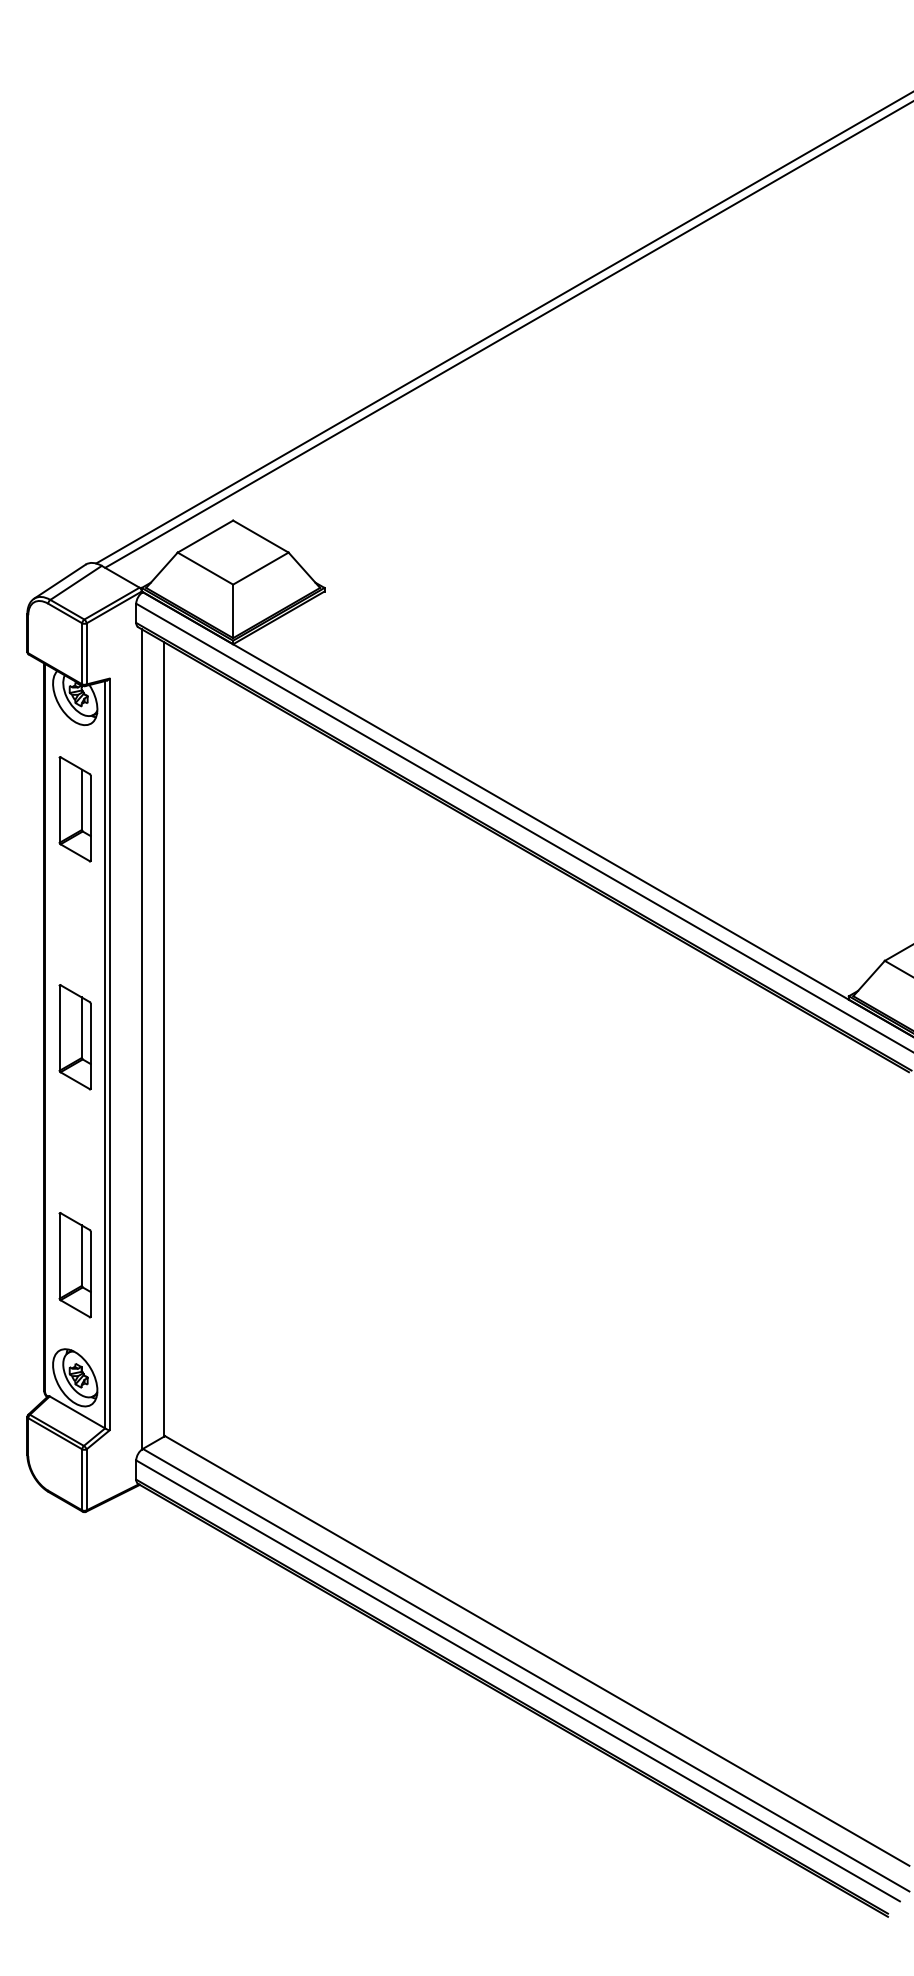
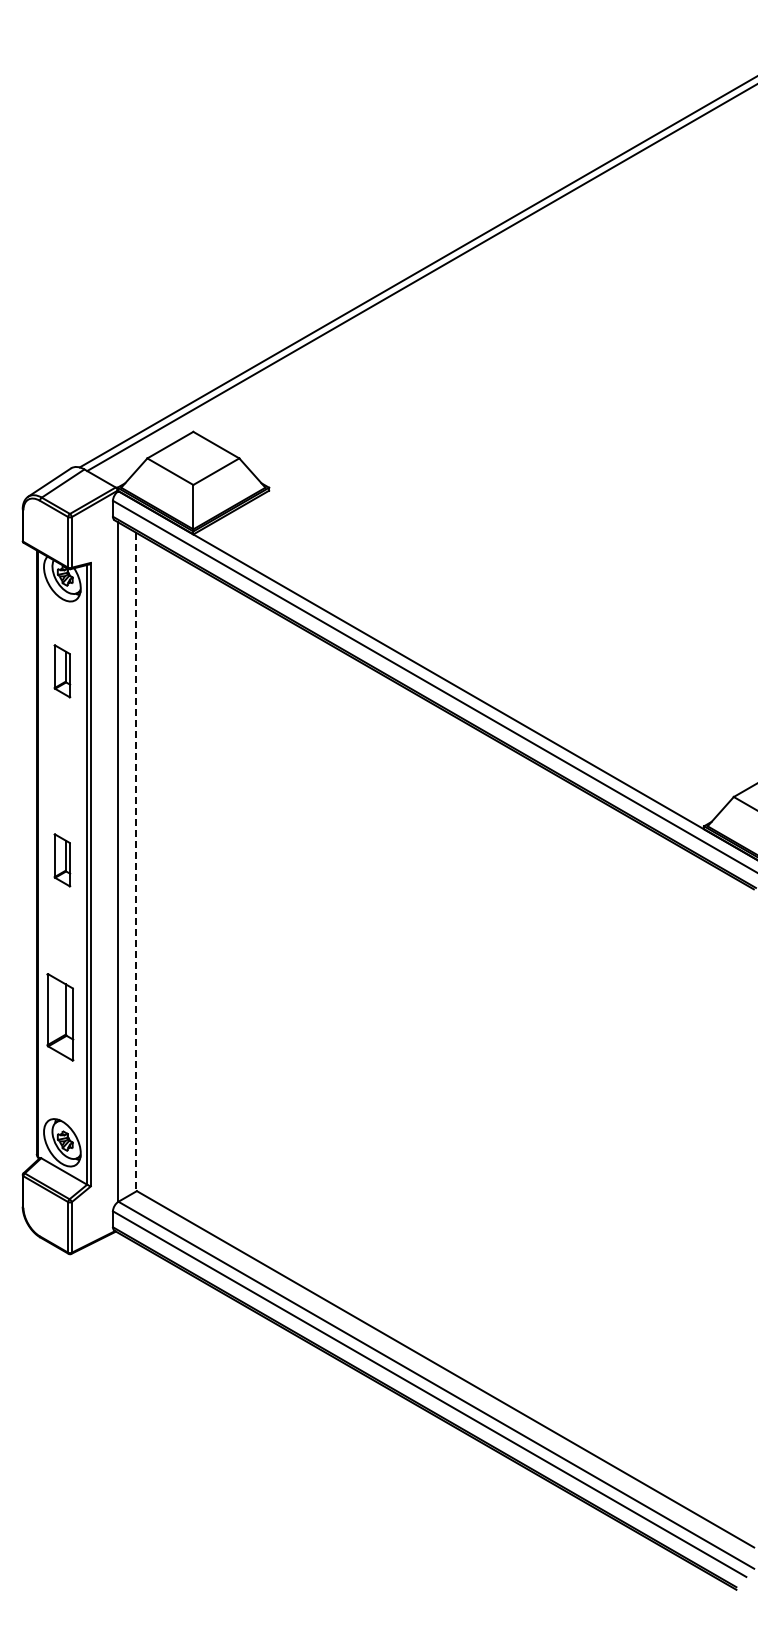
part: (75, 809) -> (62, 671), size x0.6
part: (75, 1037) -> (62, 860), size x0.6
line: (163, 1039) -> (135, 862), solid -> dashed
part: (75, 1265) -> (60, 1017), moved

